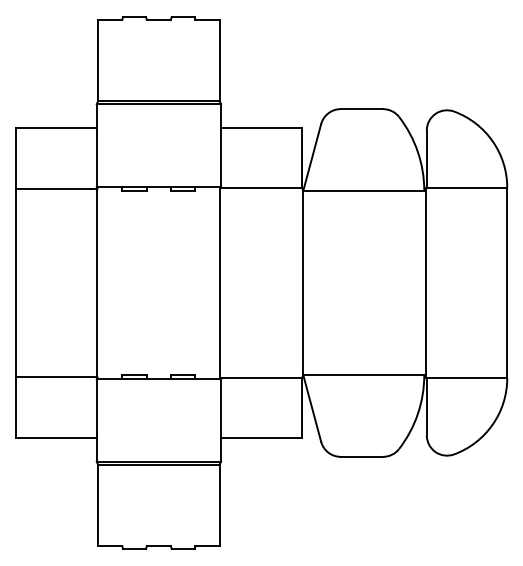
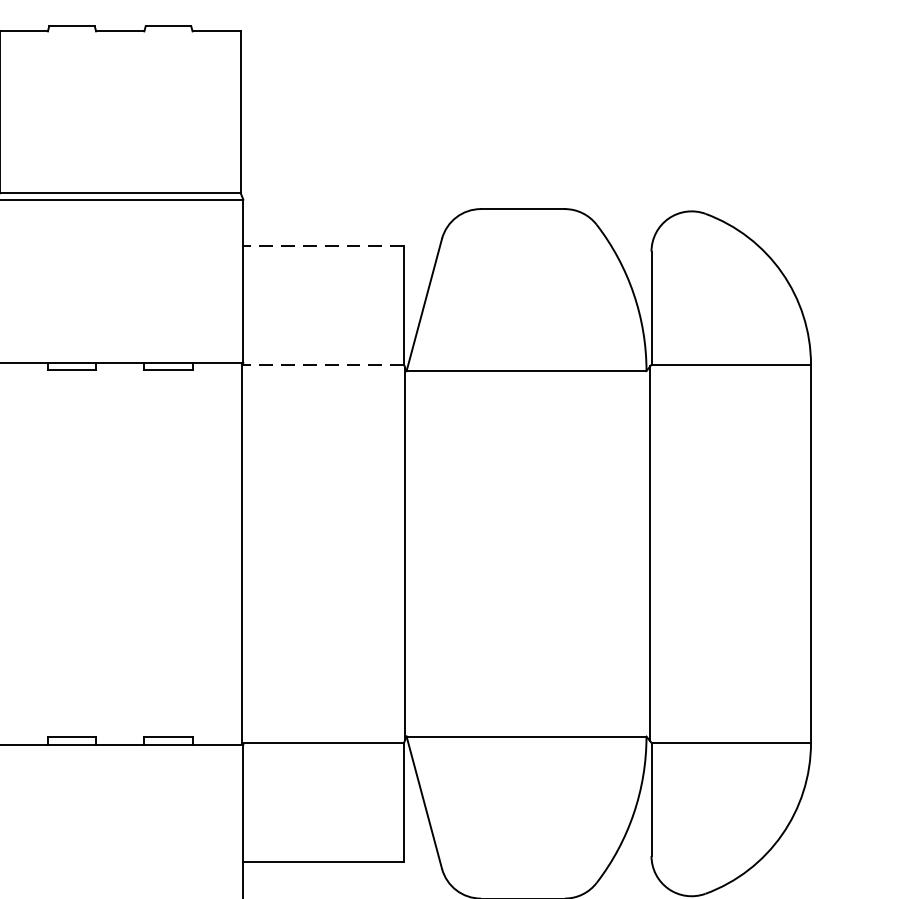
line: (261, 127) -> (323, 245), solid -> dashed
line: (261, 187) -> (323, 364), solid -> dashed

